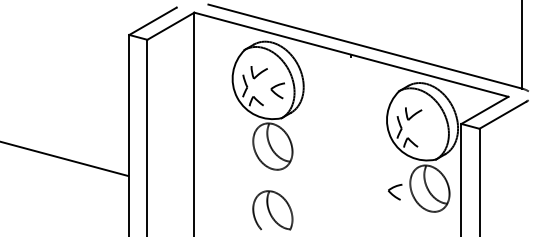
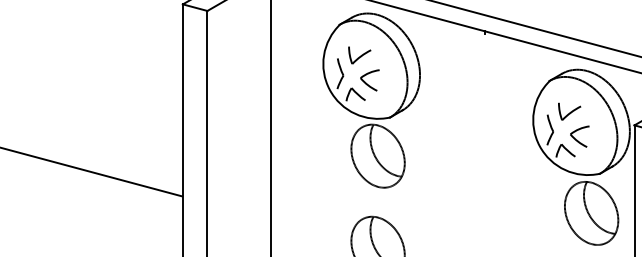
part: (277, 90) -> (369, 79), moved
part: (395, 191) -> (580, 135), moved

